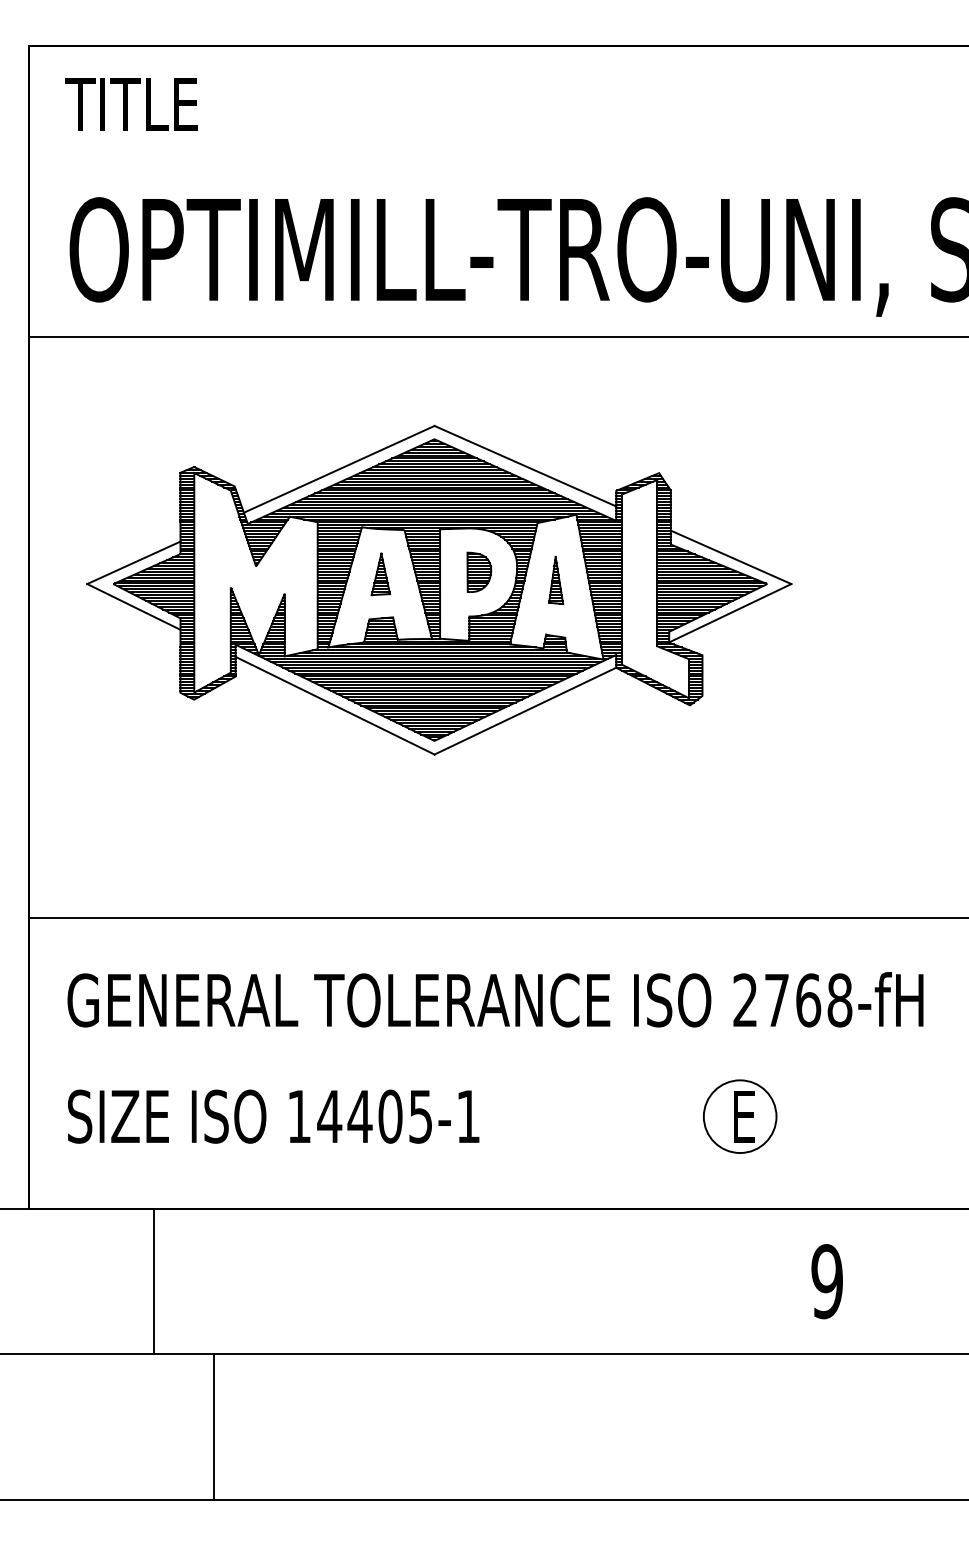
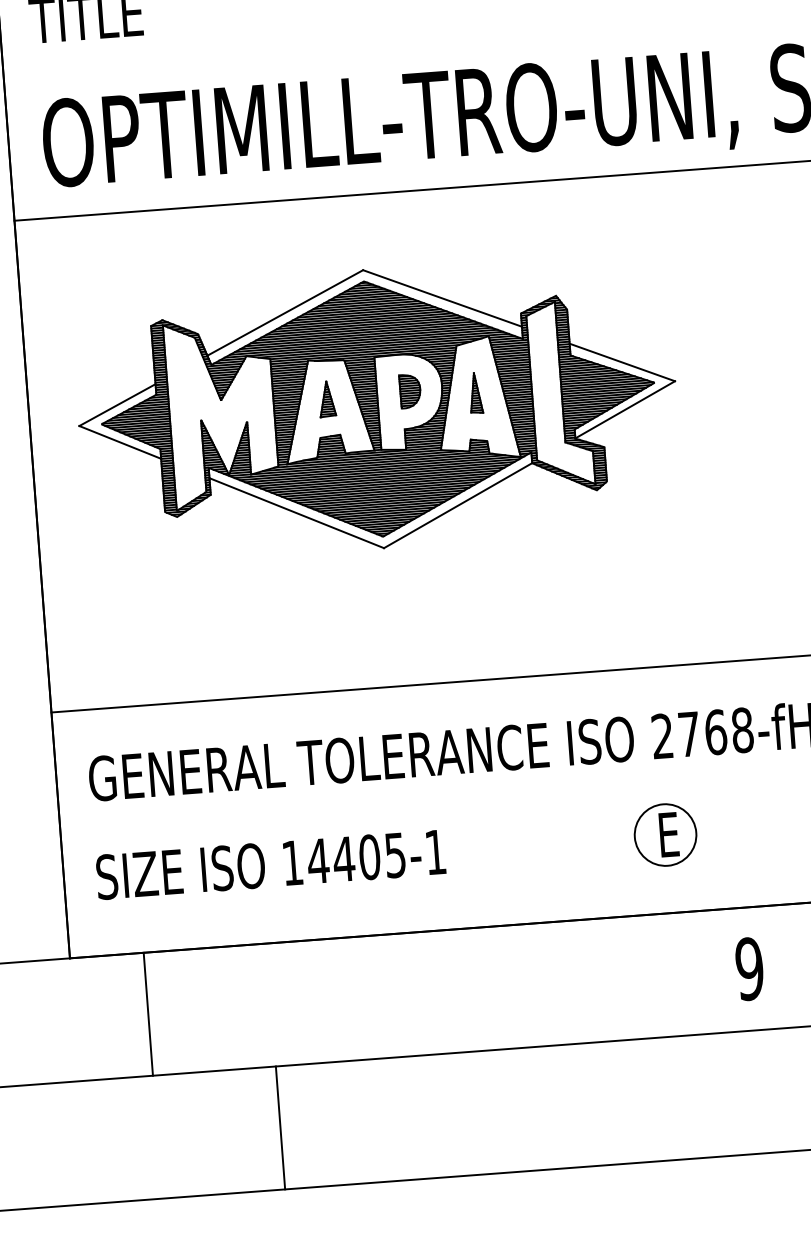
line: (154, 1281) -> (148, 1014), moved
line: (213, 1426) -> (280, 1127), moved

